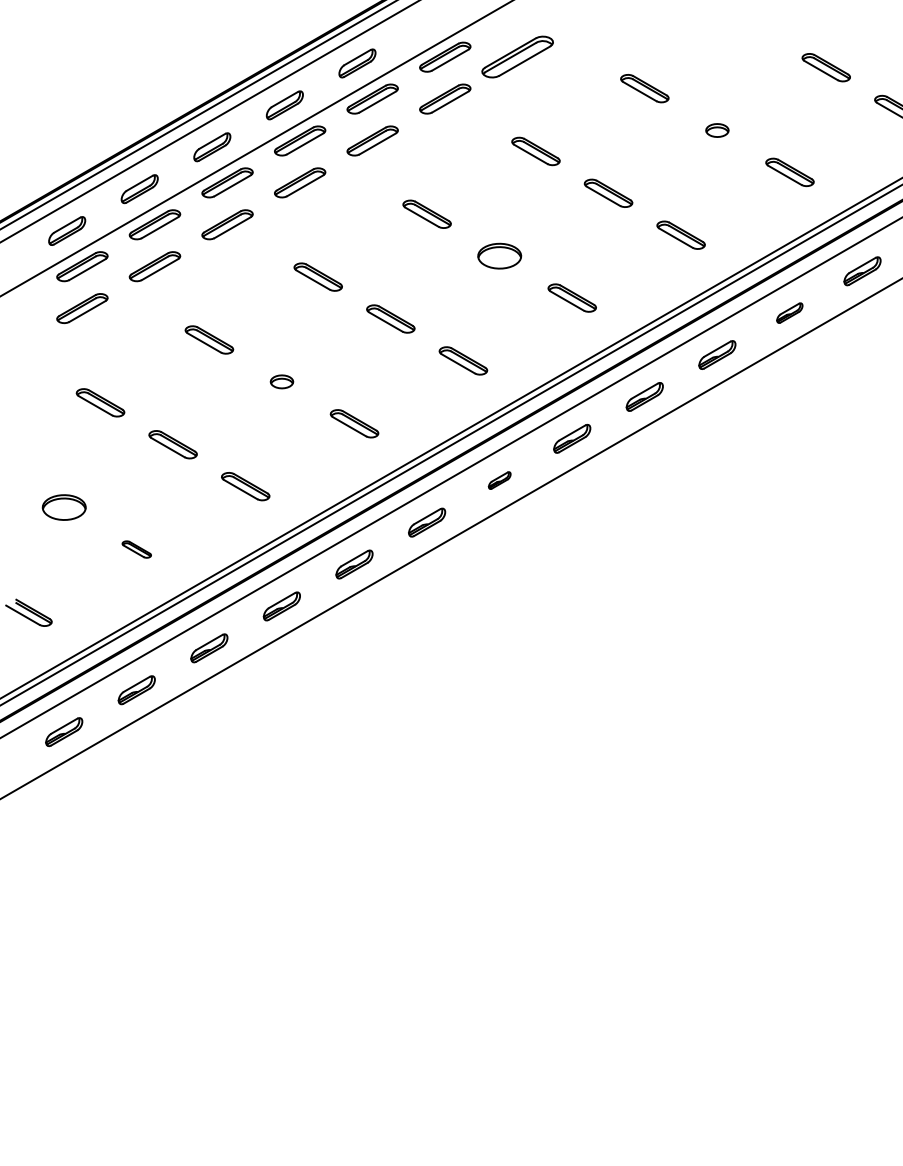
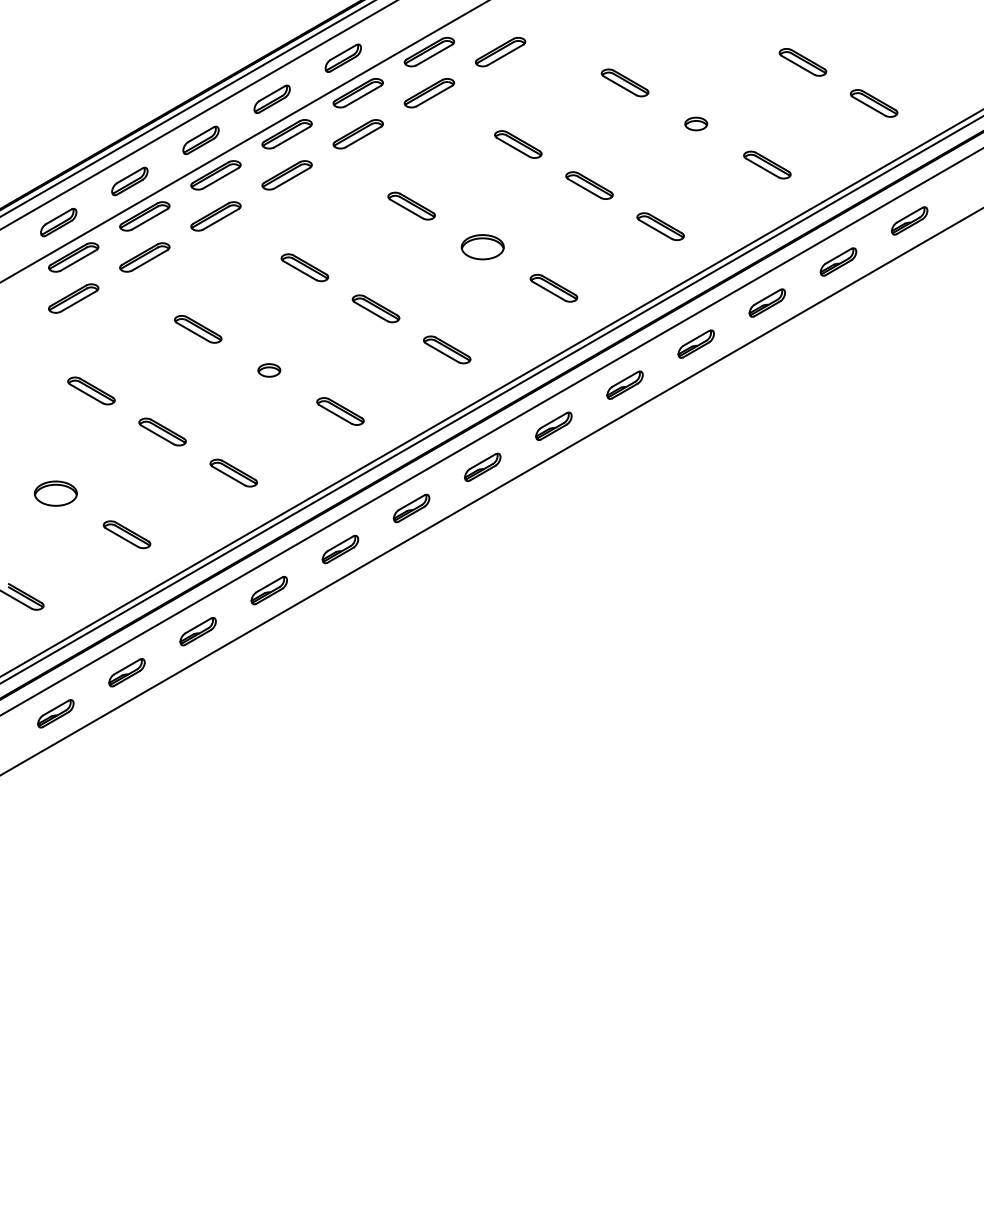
part: (517, 57) -> (500, 52), size x0.71
part: (789, 312) -> (766, 302), size x1.43
part: (499, 479) -> (482, 466), size x1.67
part: (136, 549) -> (126, 534), size x1.67

